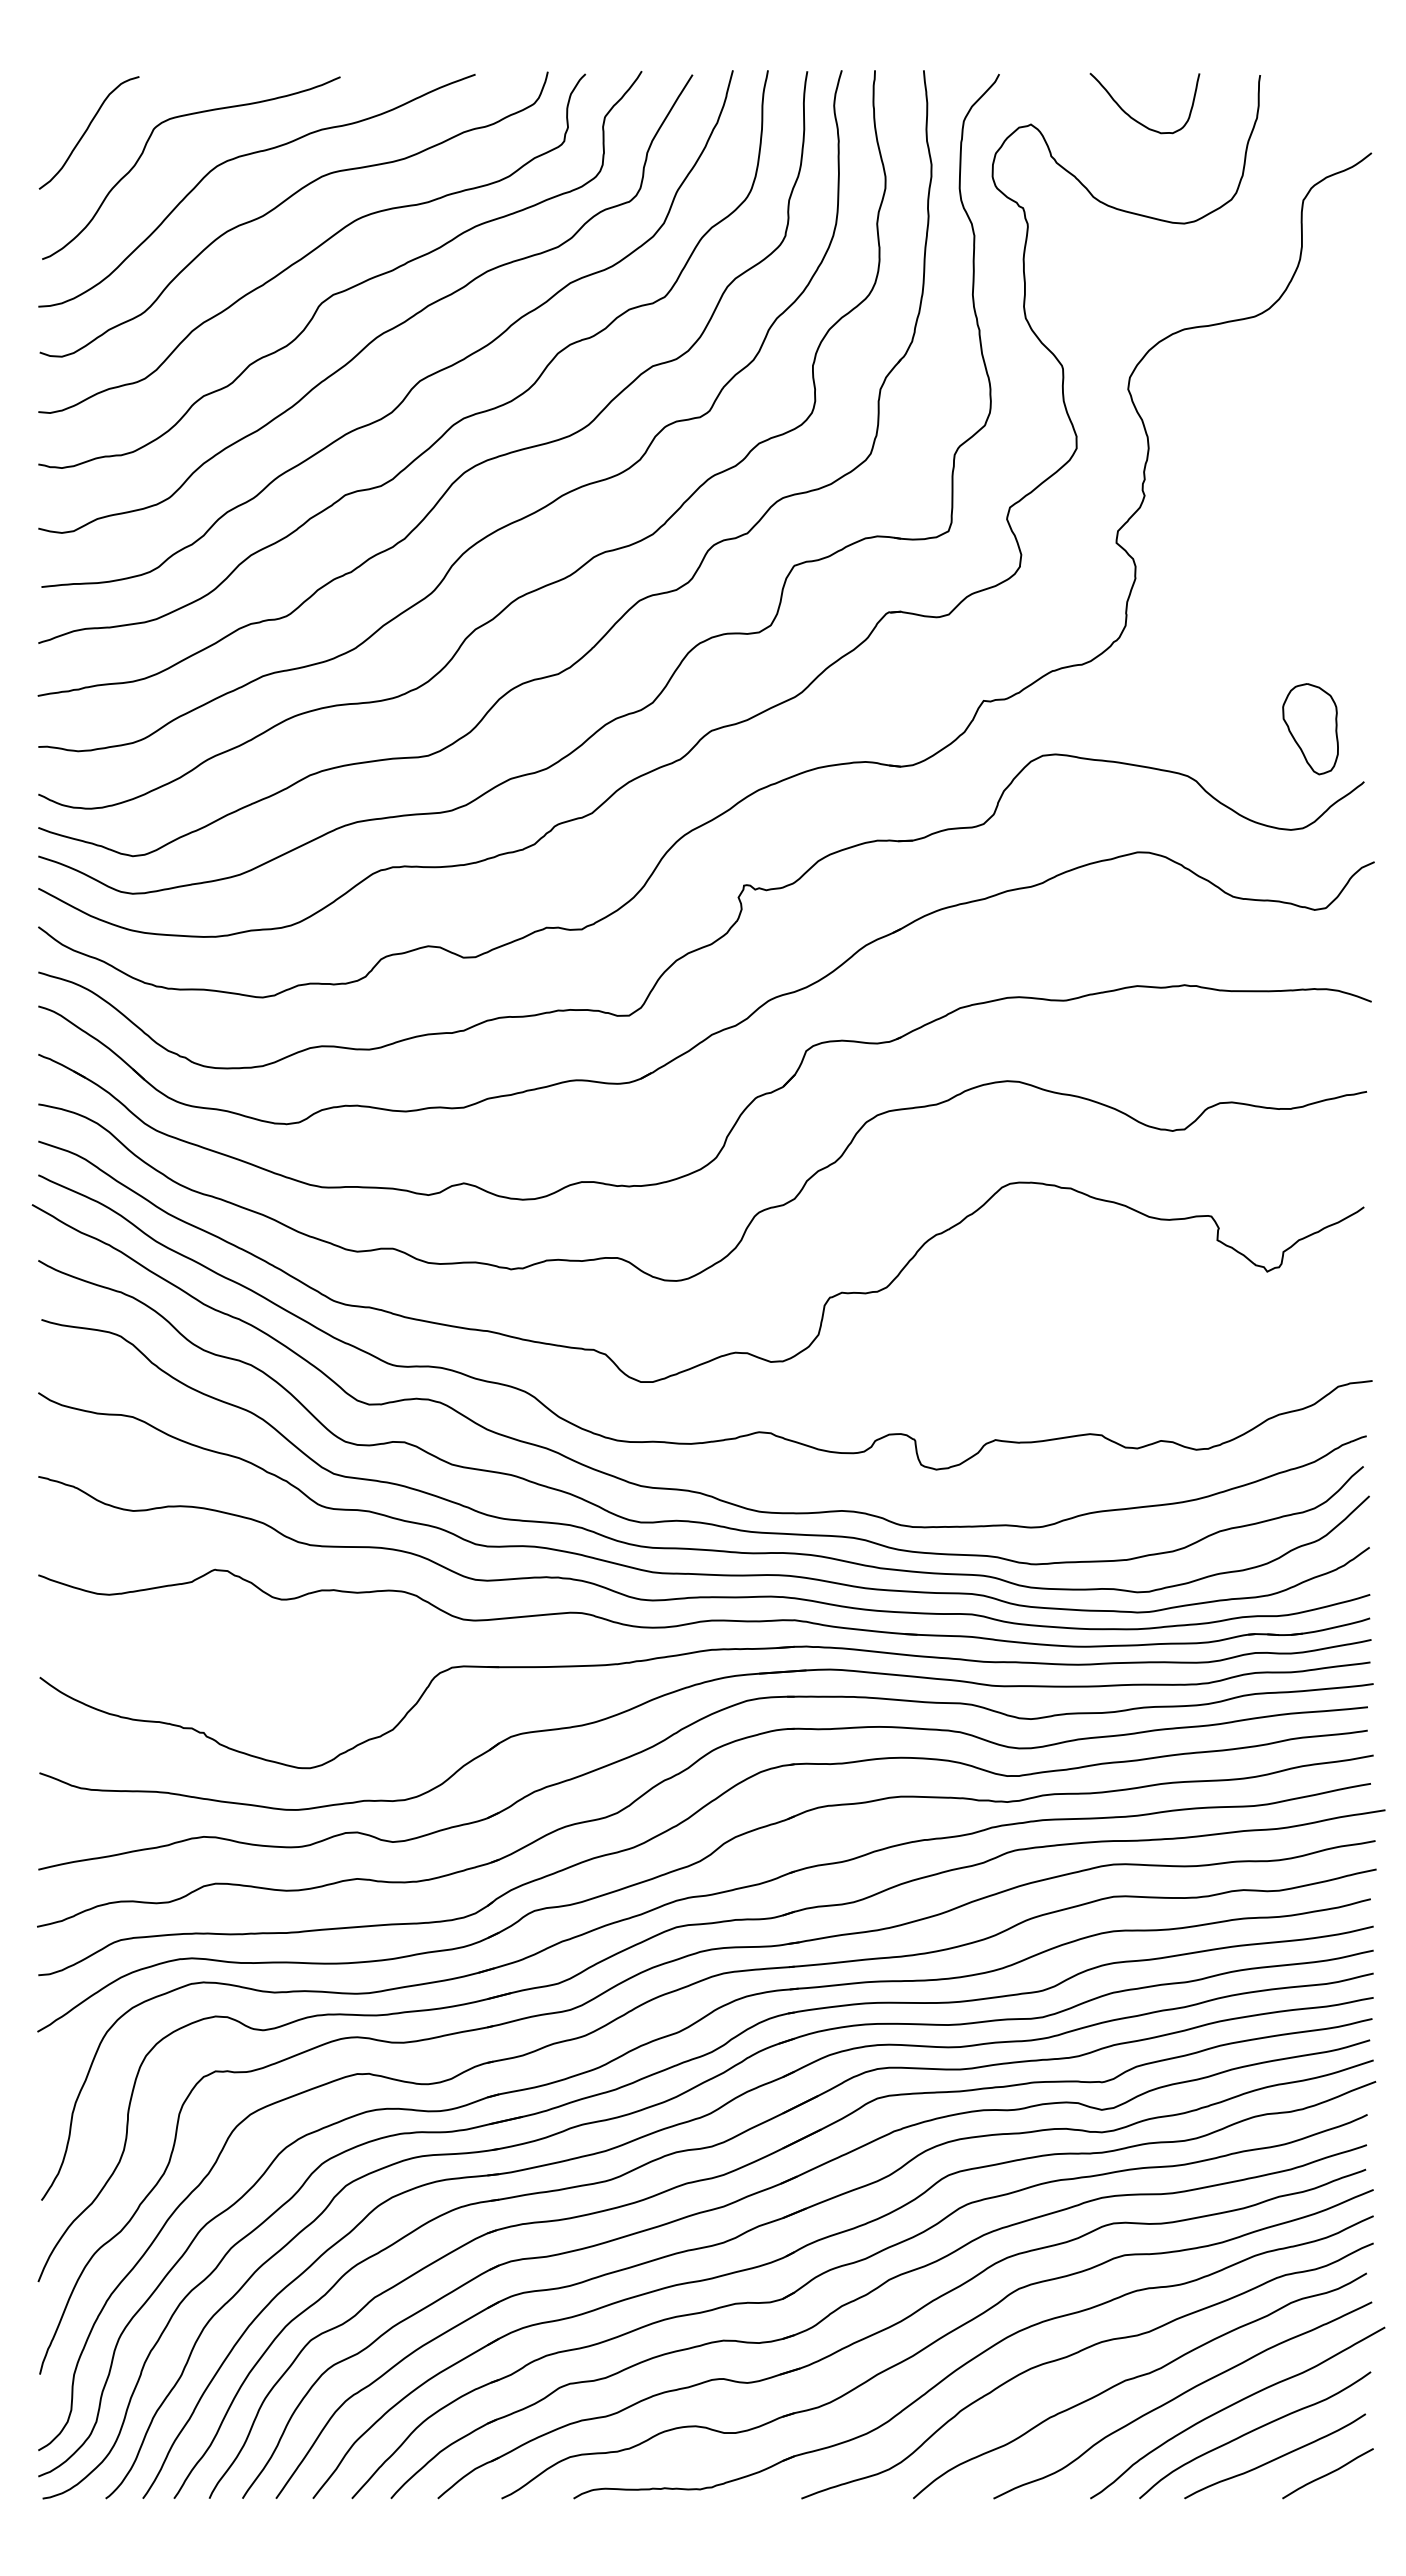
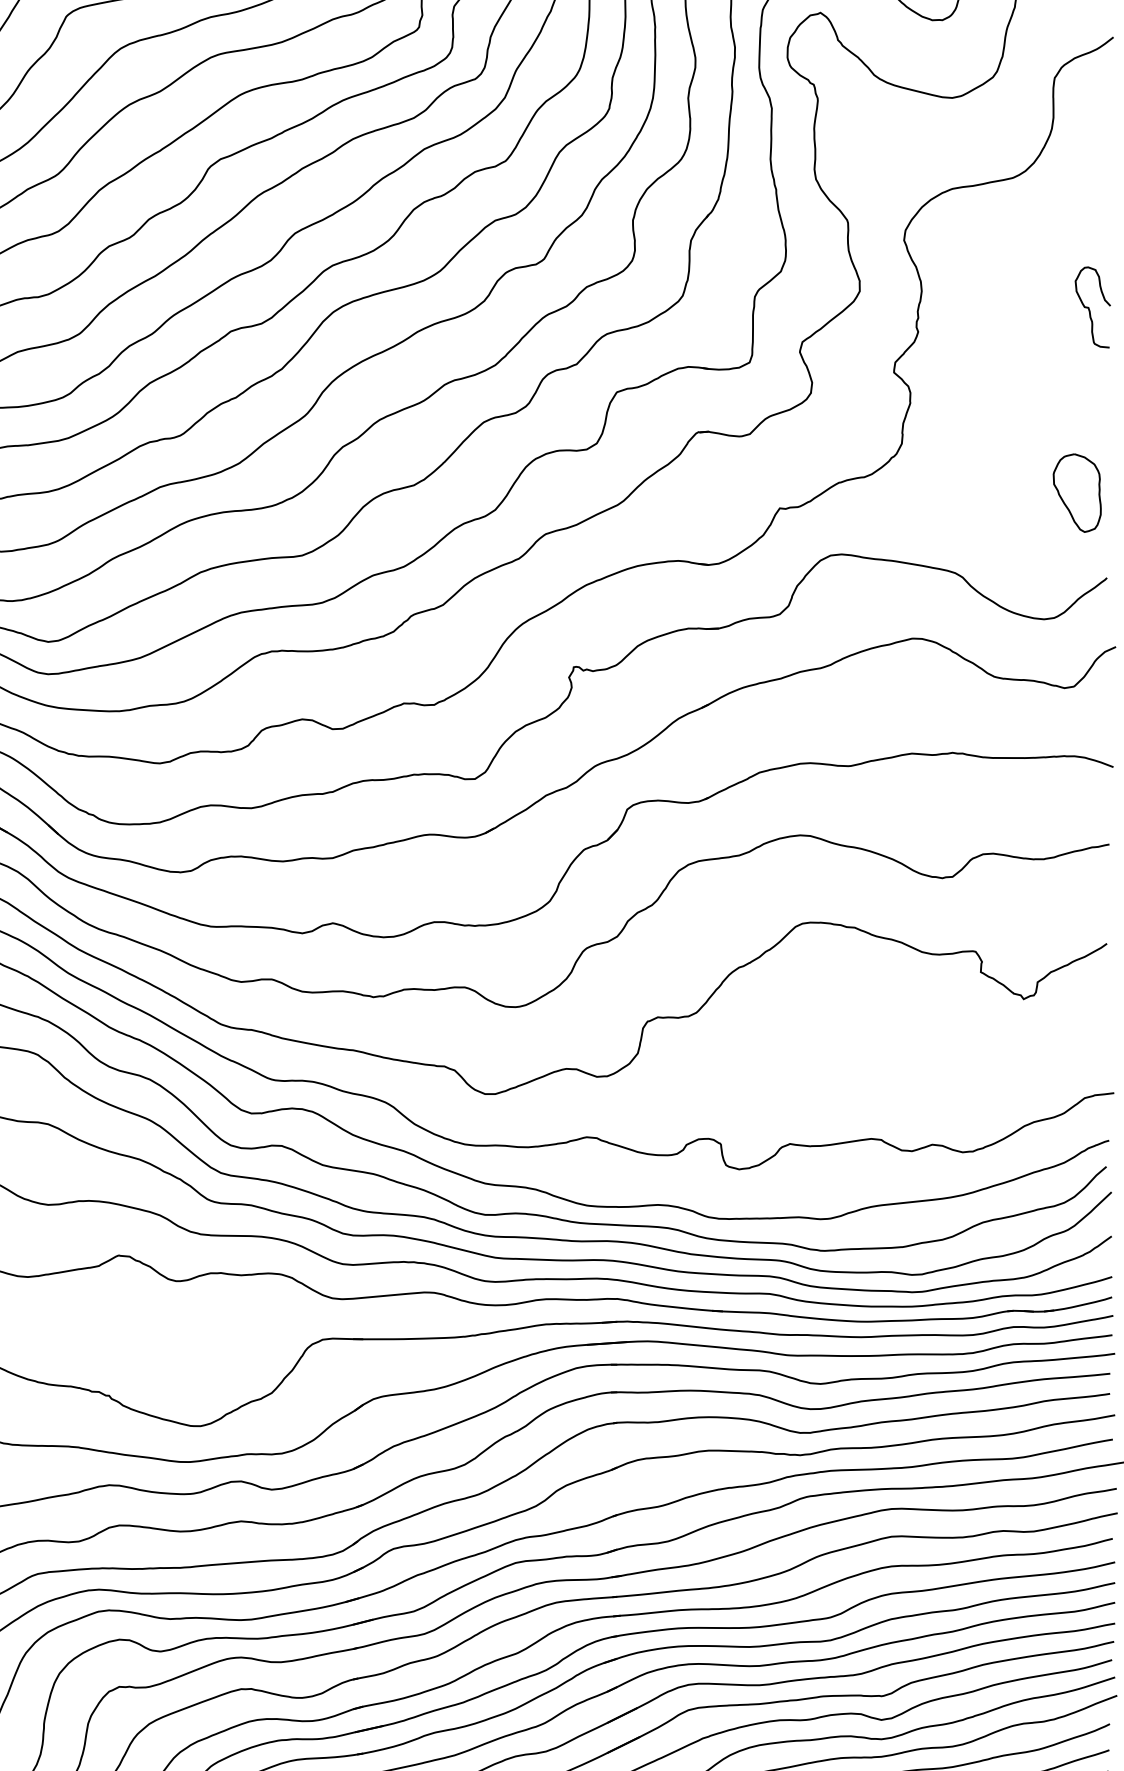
curve: (1343, 467) -> (1089, 307), added
part: (1310, 729) -> (1077, 493), moved

